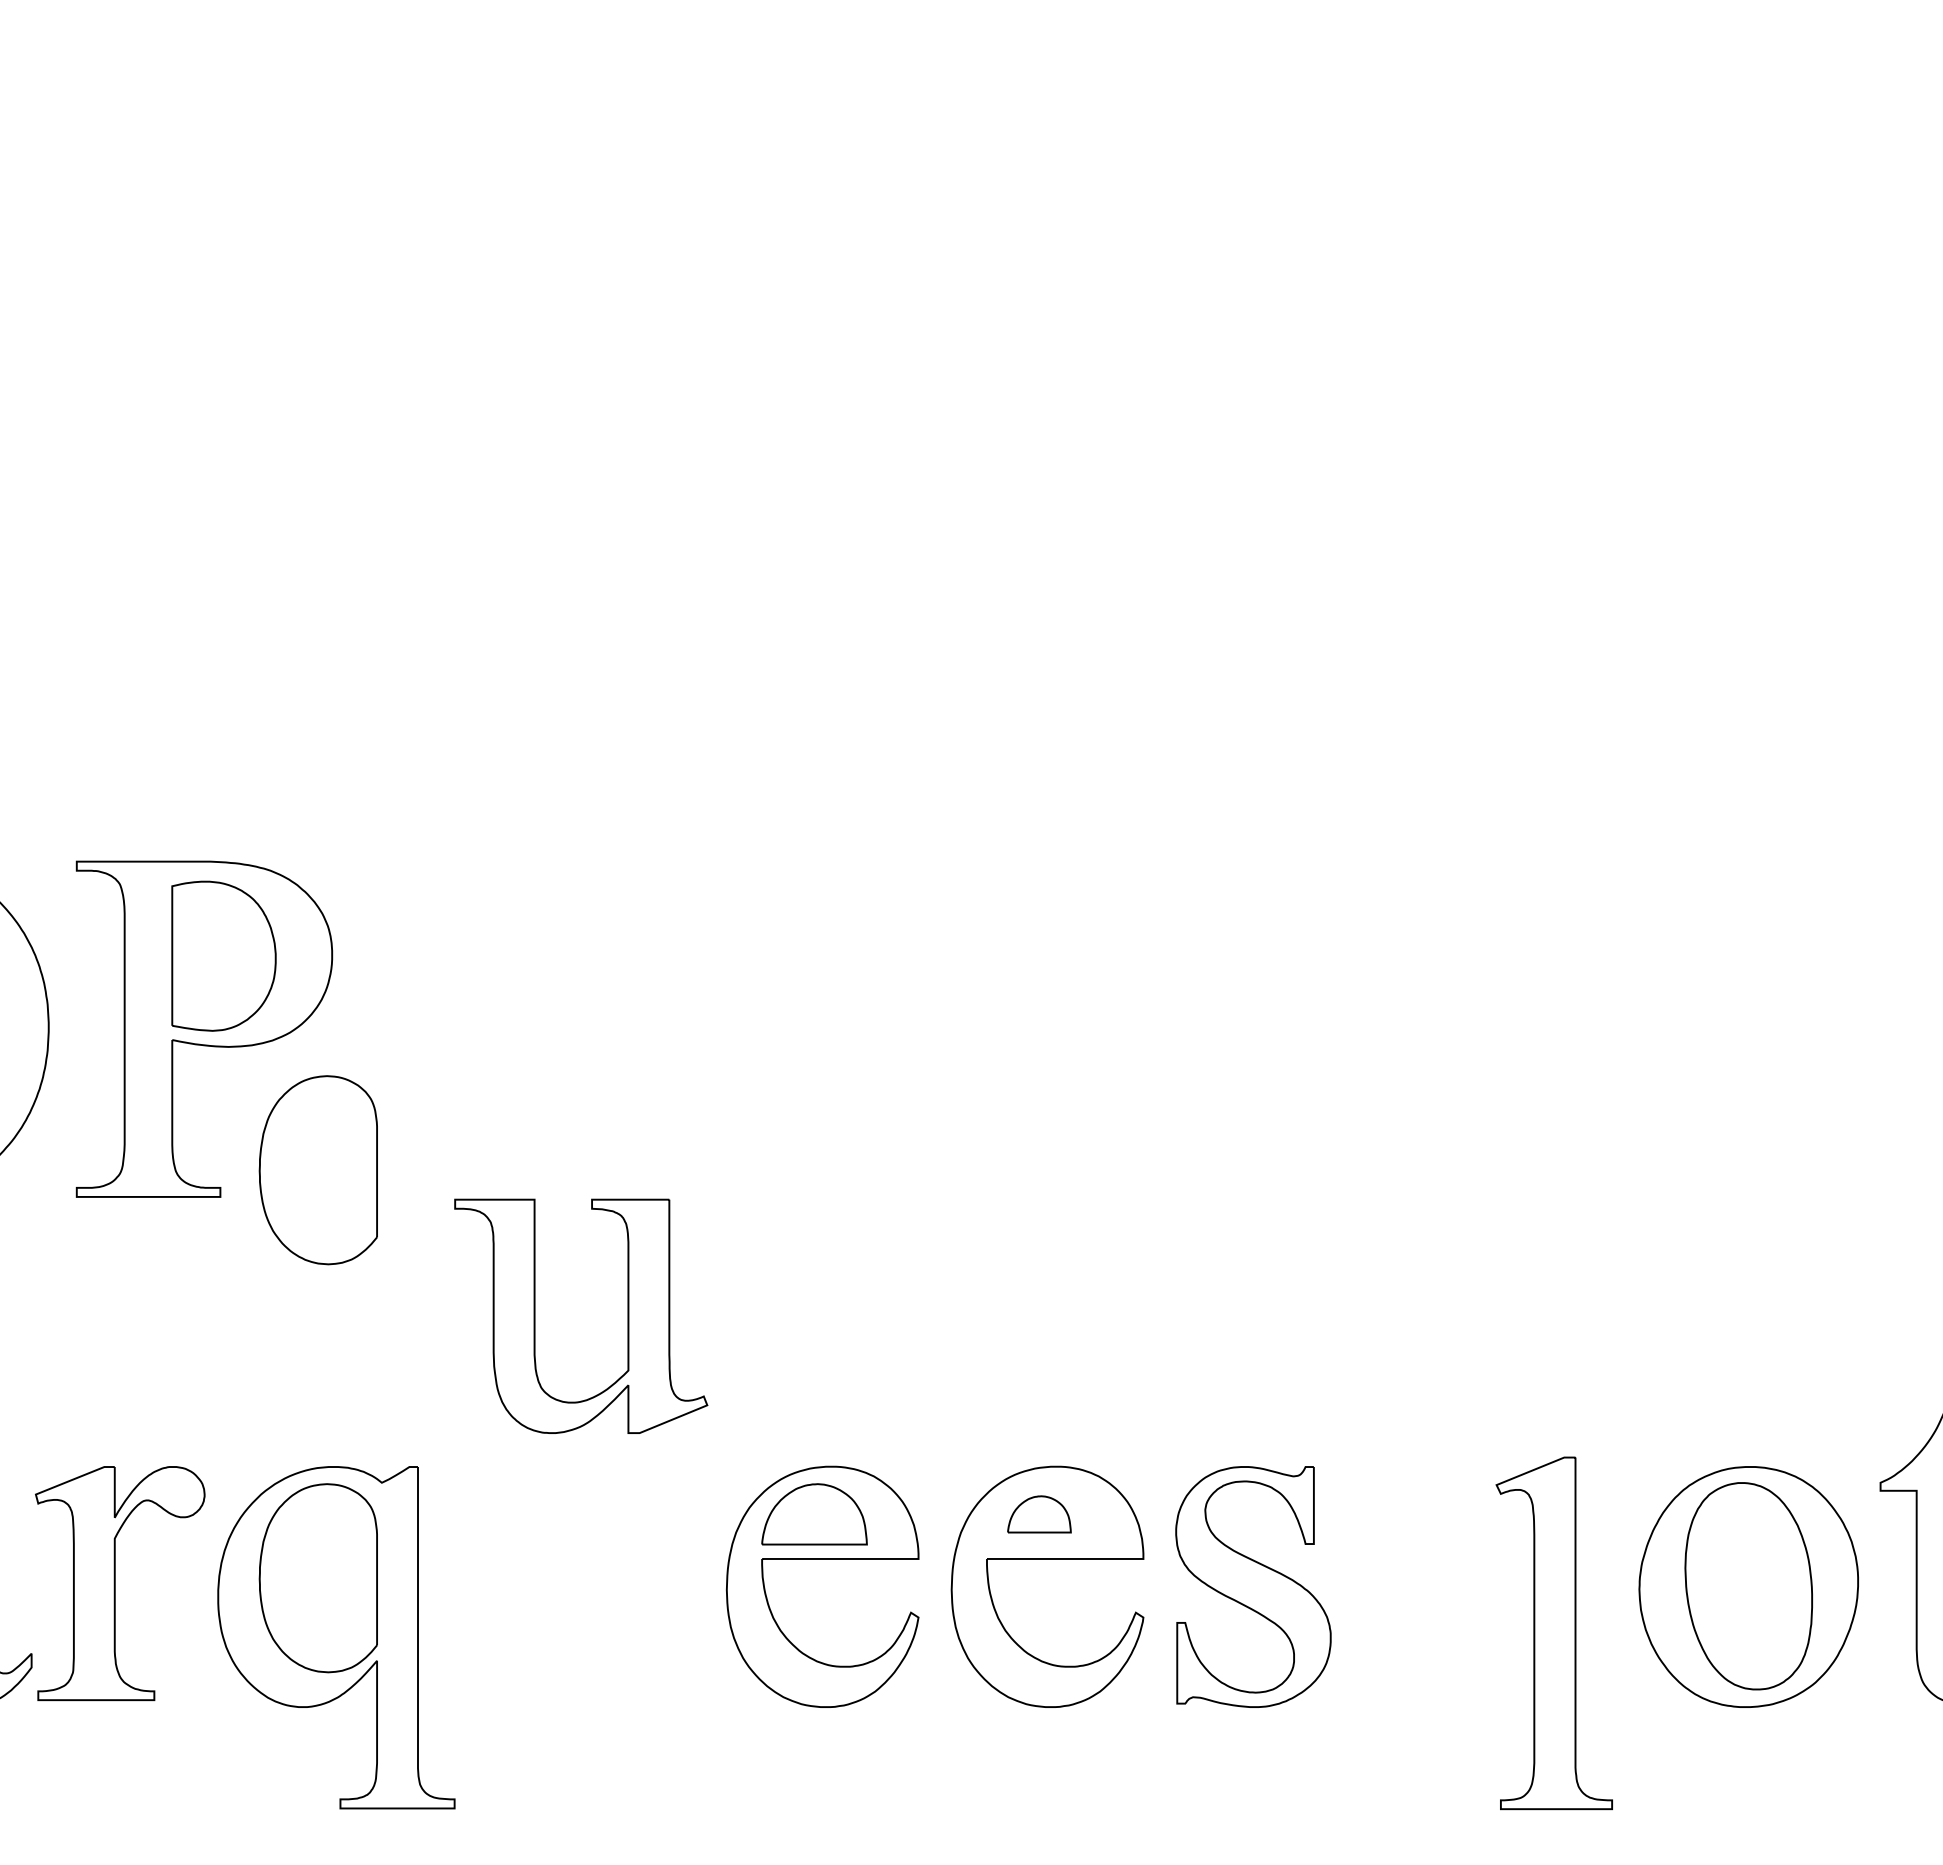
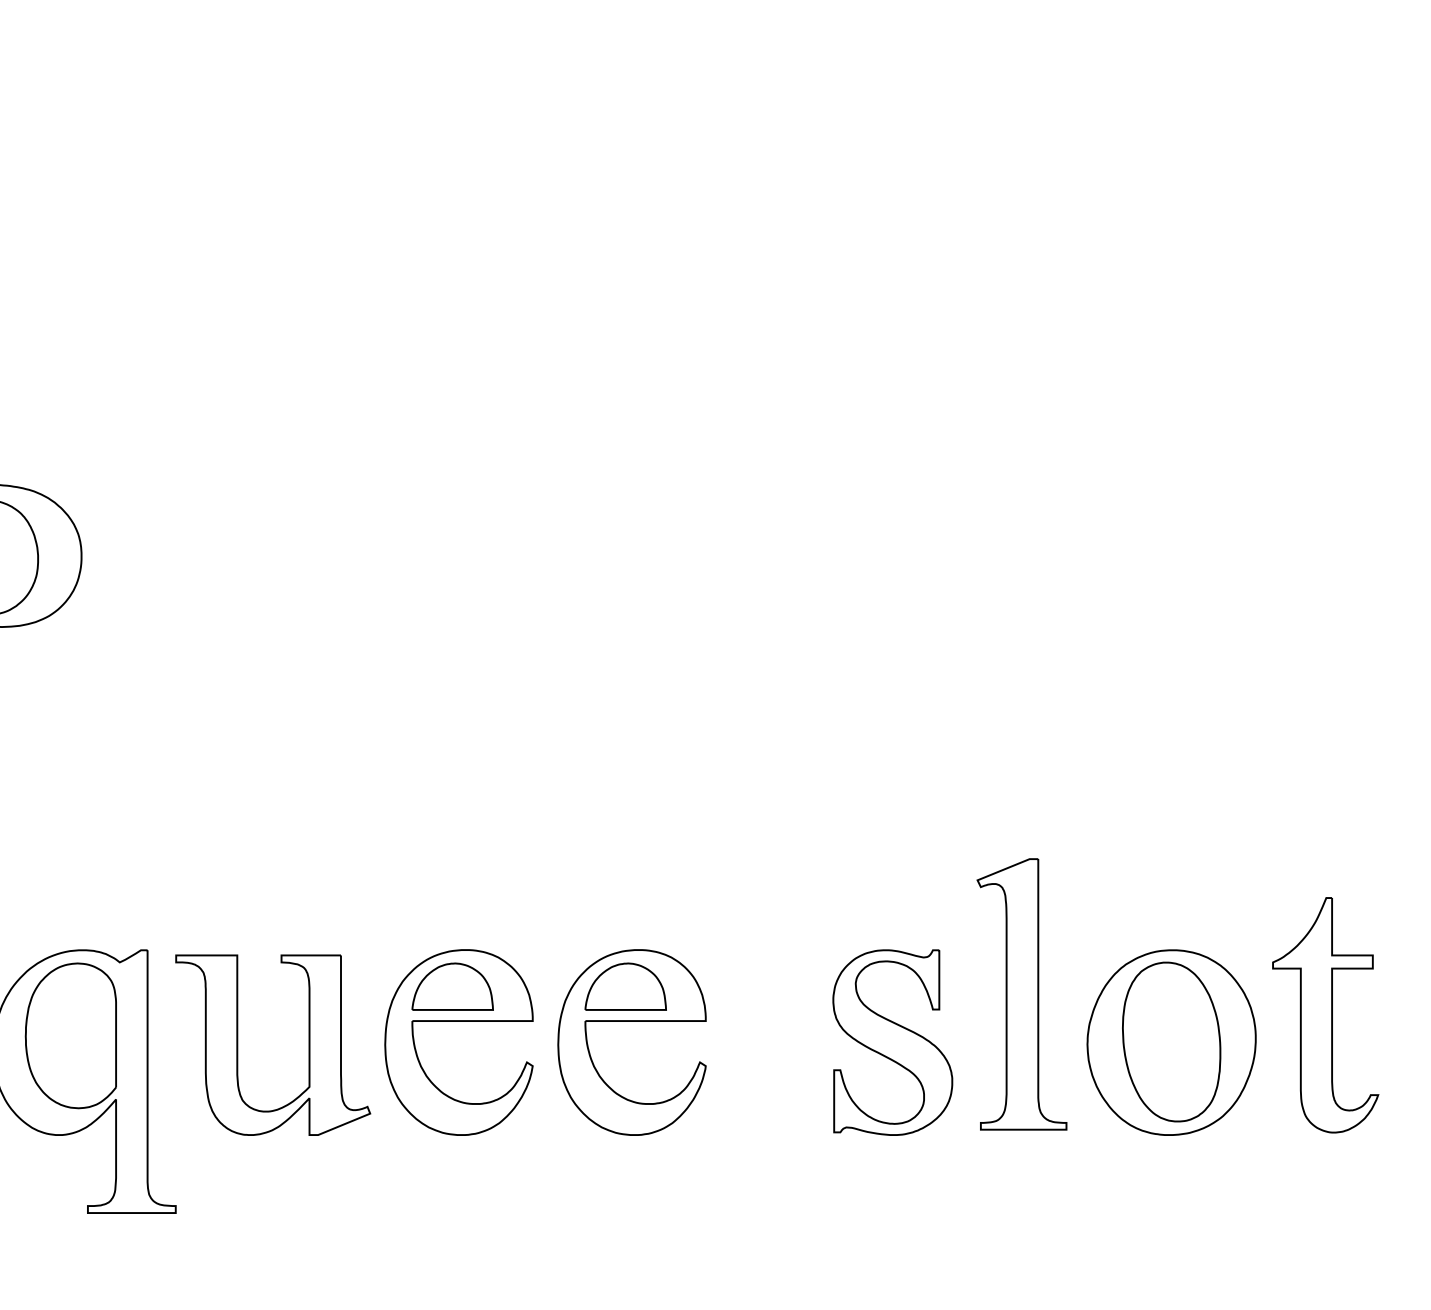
part: (317, 1170) -> (70, 722), removed
part: (535, 1315) -> (238, 1044), moved
part: (1039, 1514) -> (625, 986), size x1.67
part: (1253, 1586) -> (892, 1042), moved
part: (1553, 1633) -> (1021, 994), moved

